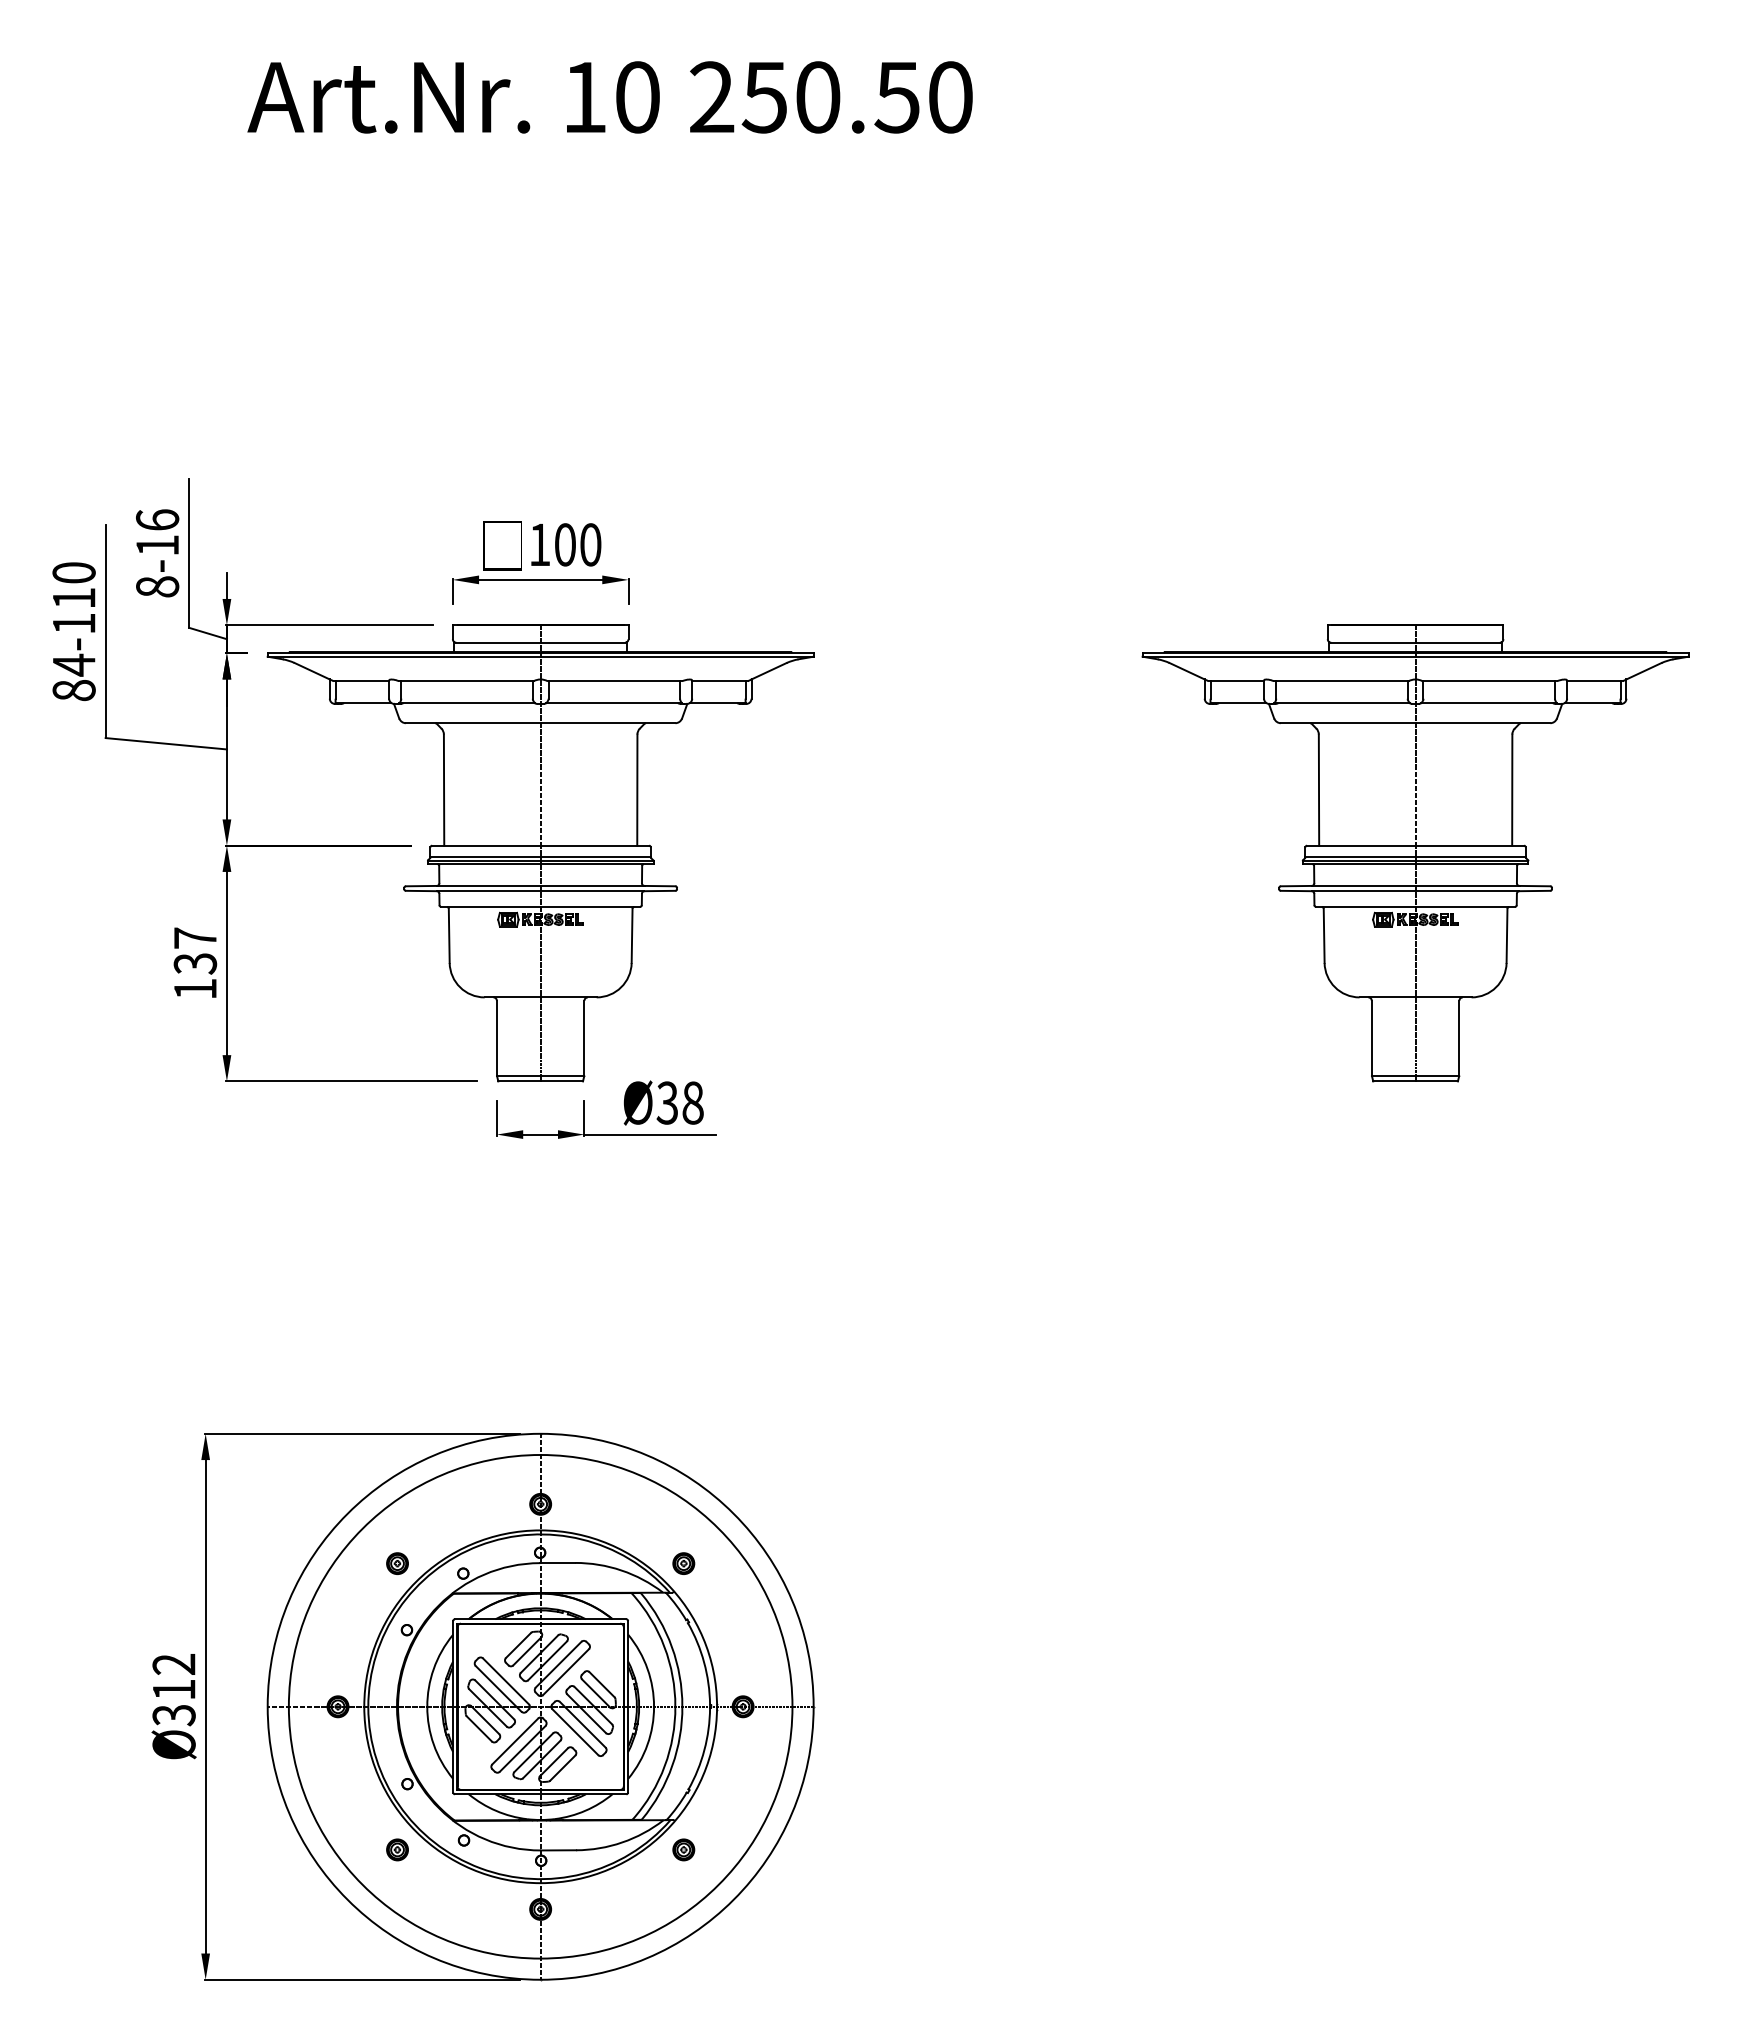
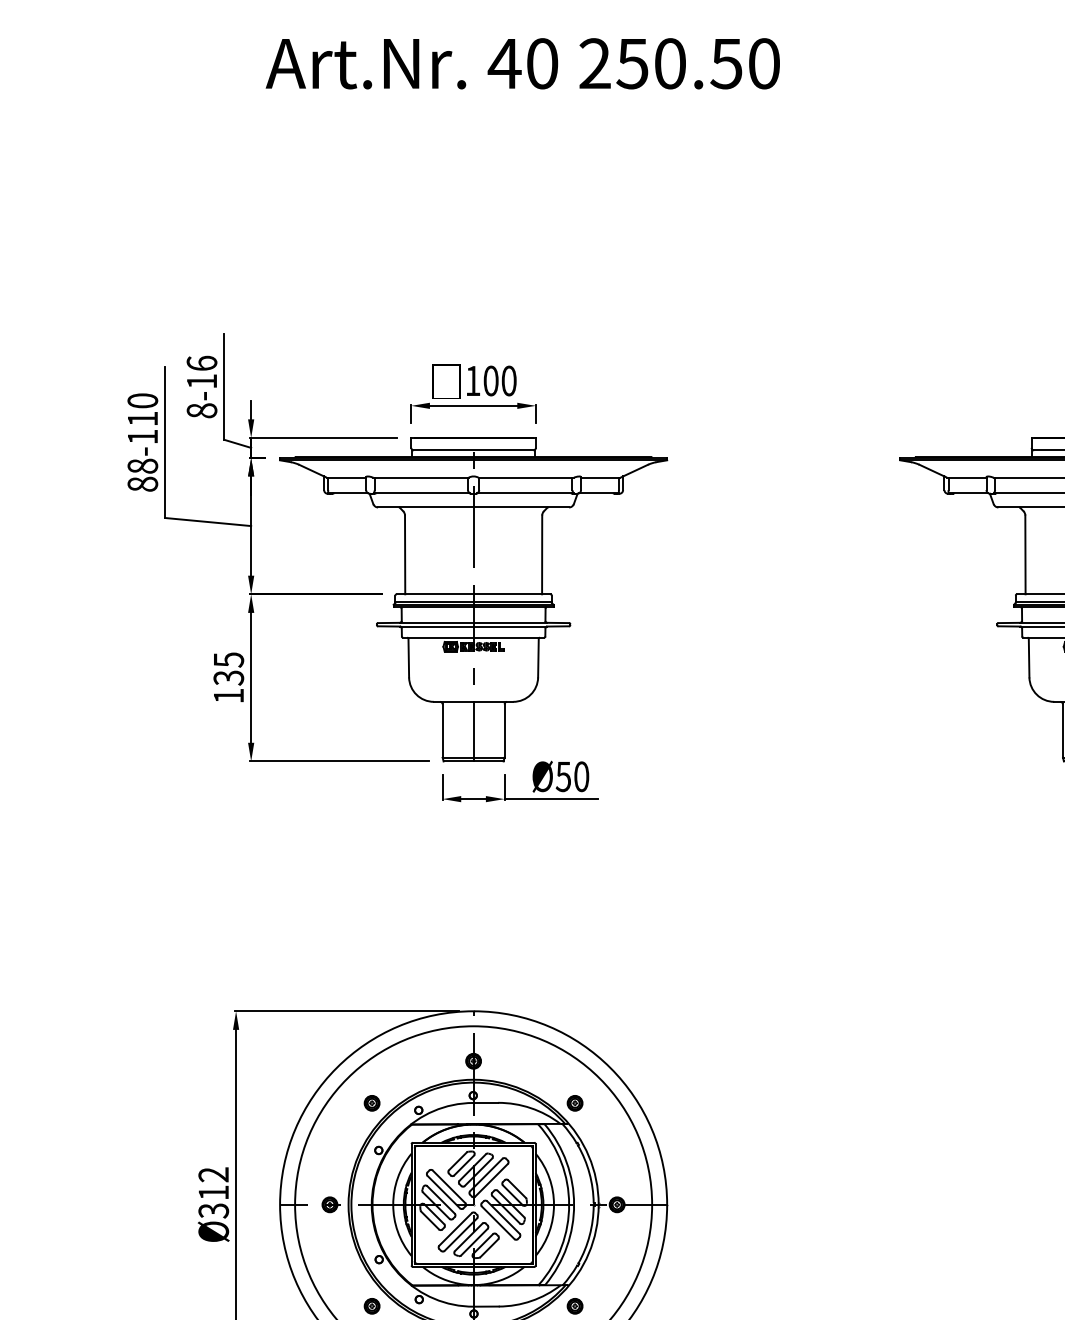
text: (584, 97) -> (504, 63), 10 -> 40
text: (73, 664) -> (142, 465), 84-110 -> 88-110
text: (195, 938) -> (228, 660), 137 -> 135
text: (679, 1102) -> (572, 776), Ø38 -> Ø50

